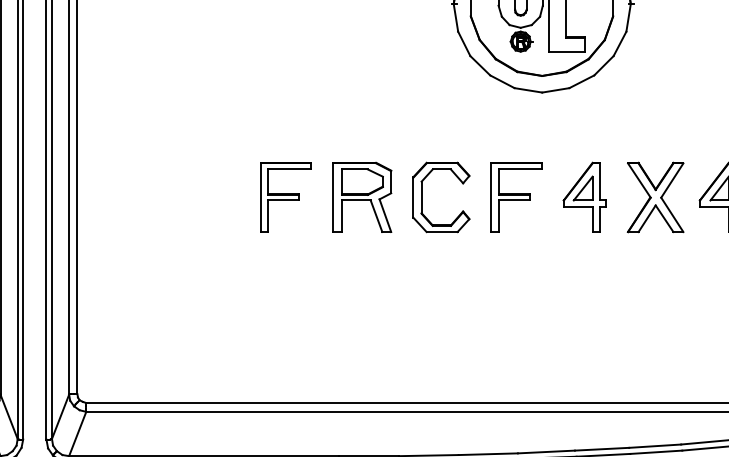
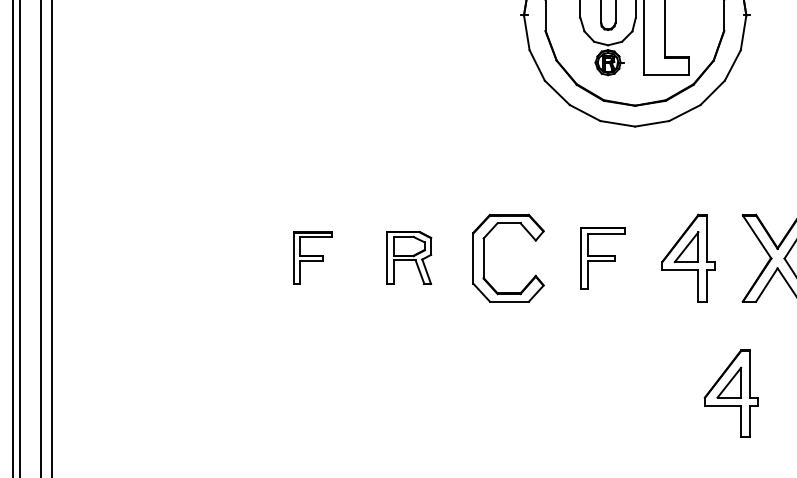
part: (362, 196) -> (409, 257), size x0.6
part: (285, 197) -> (312, 258), size x0.6
part: (516, 197) -> (602, 258), size x0.7
part: (618, 304) -> (730, 392), added

